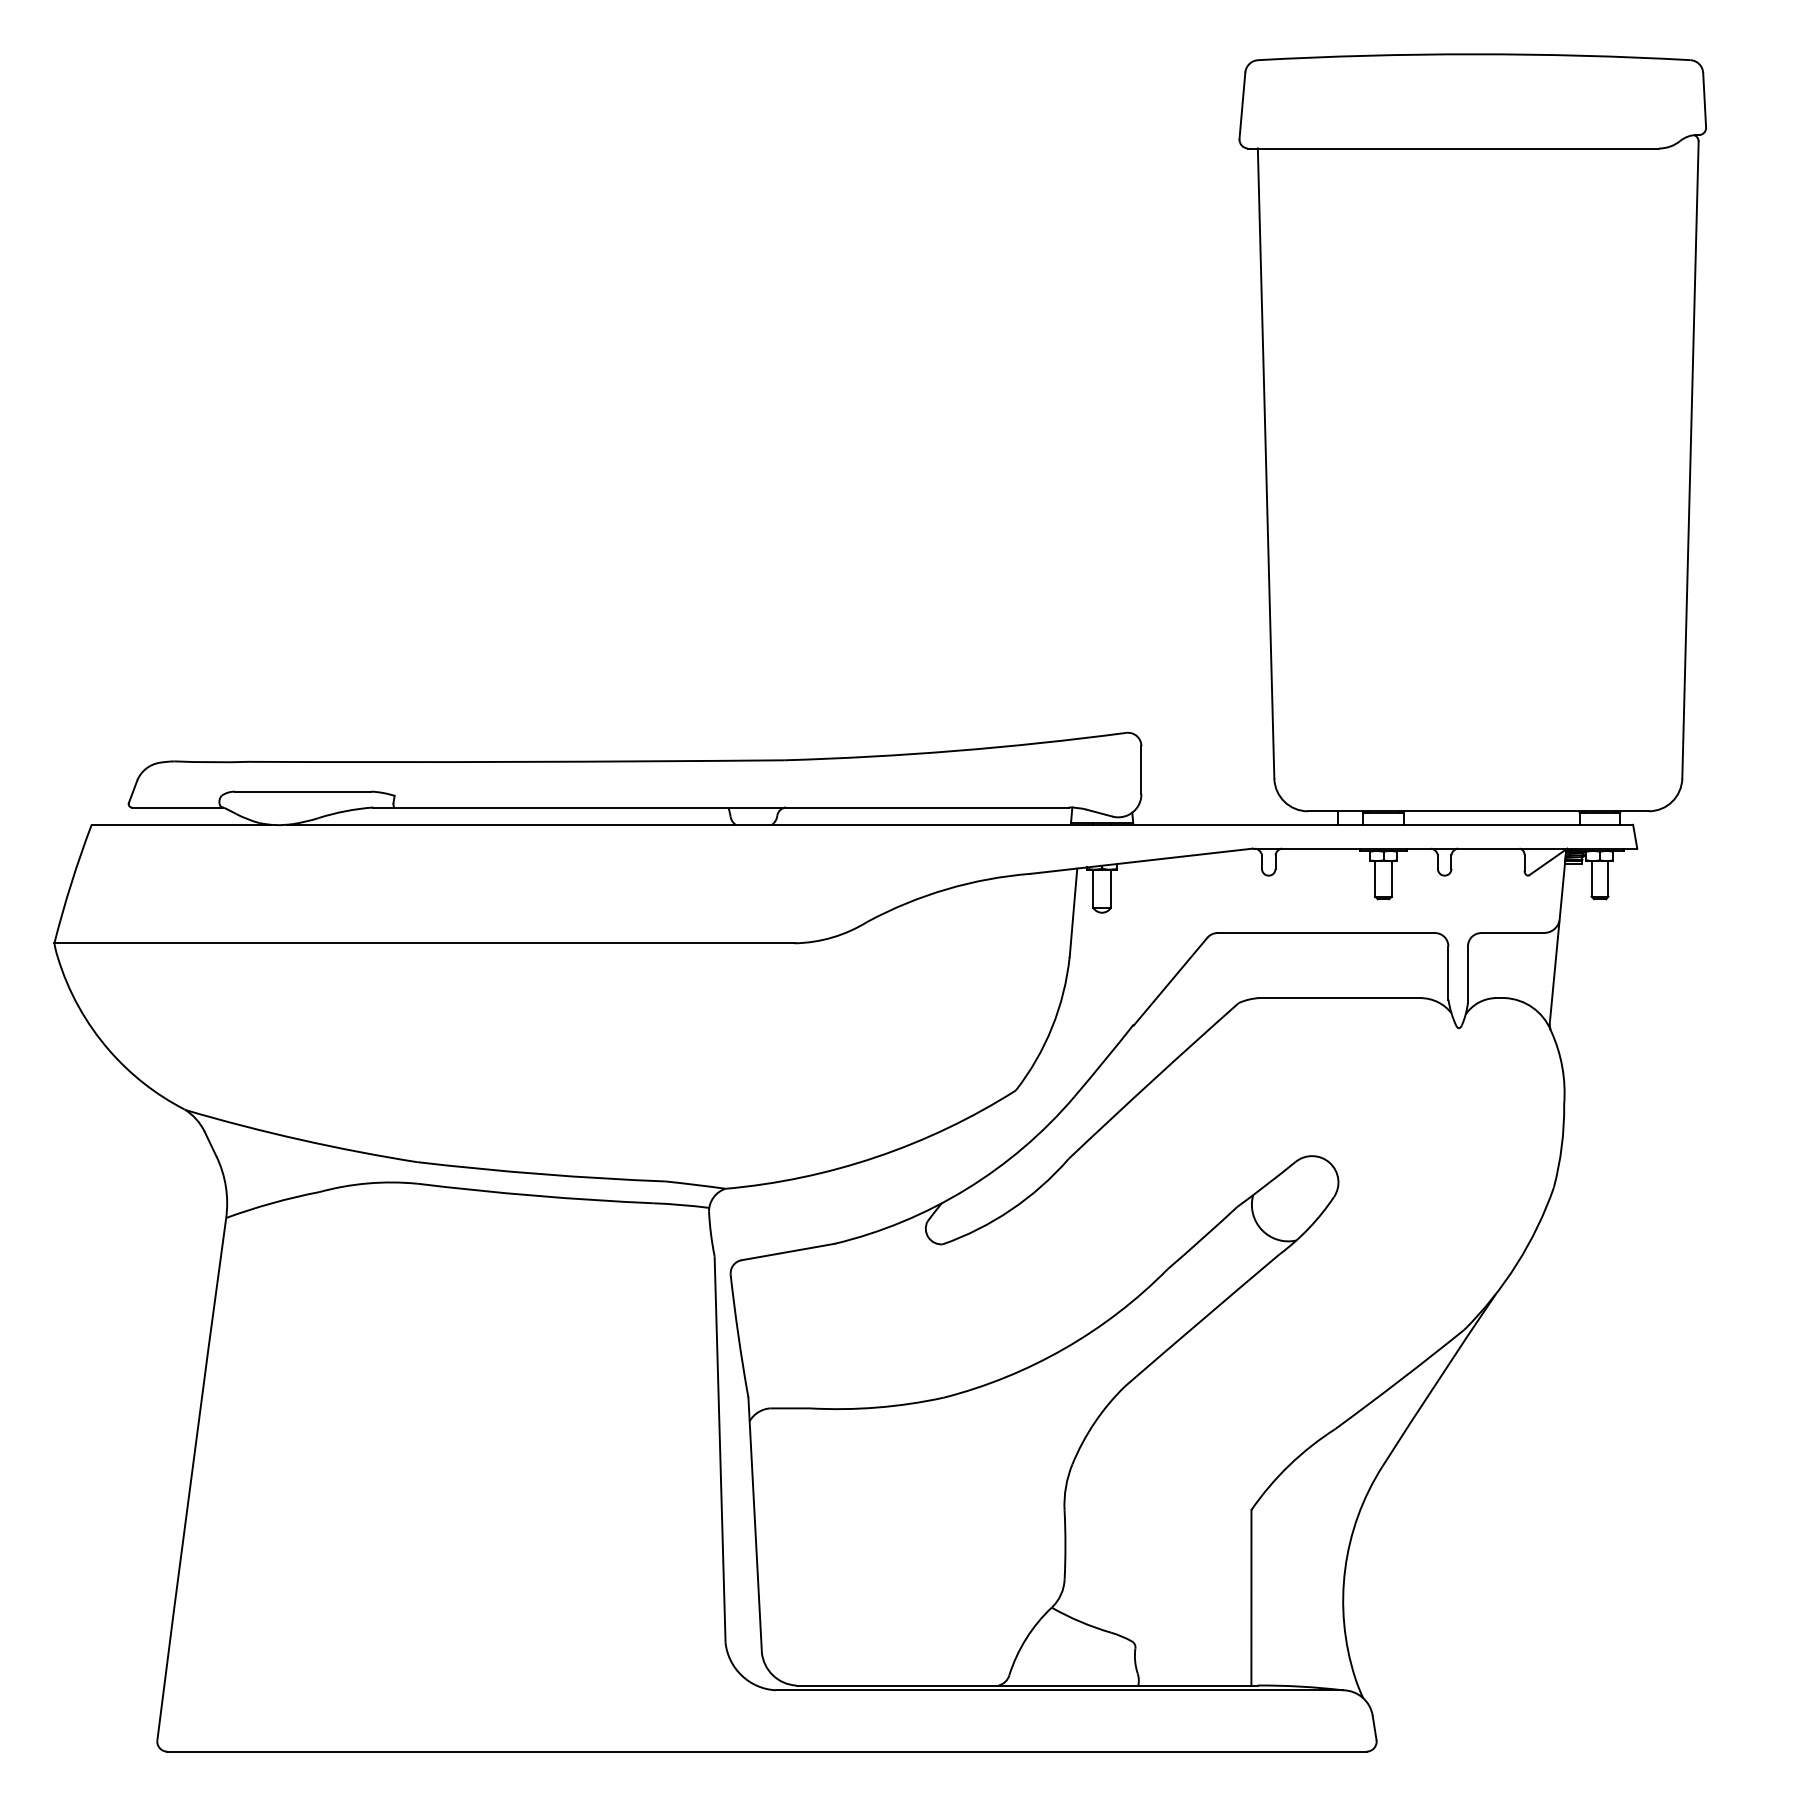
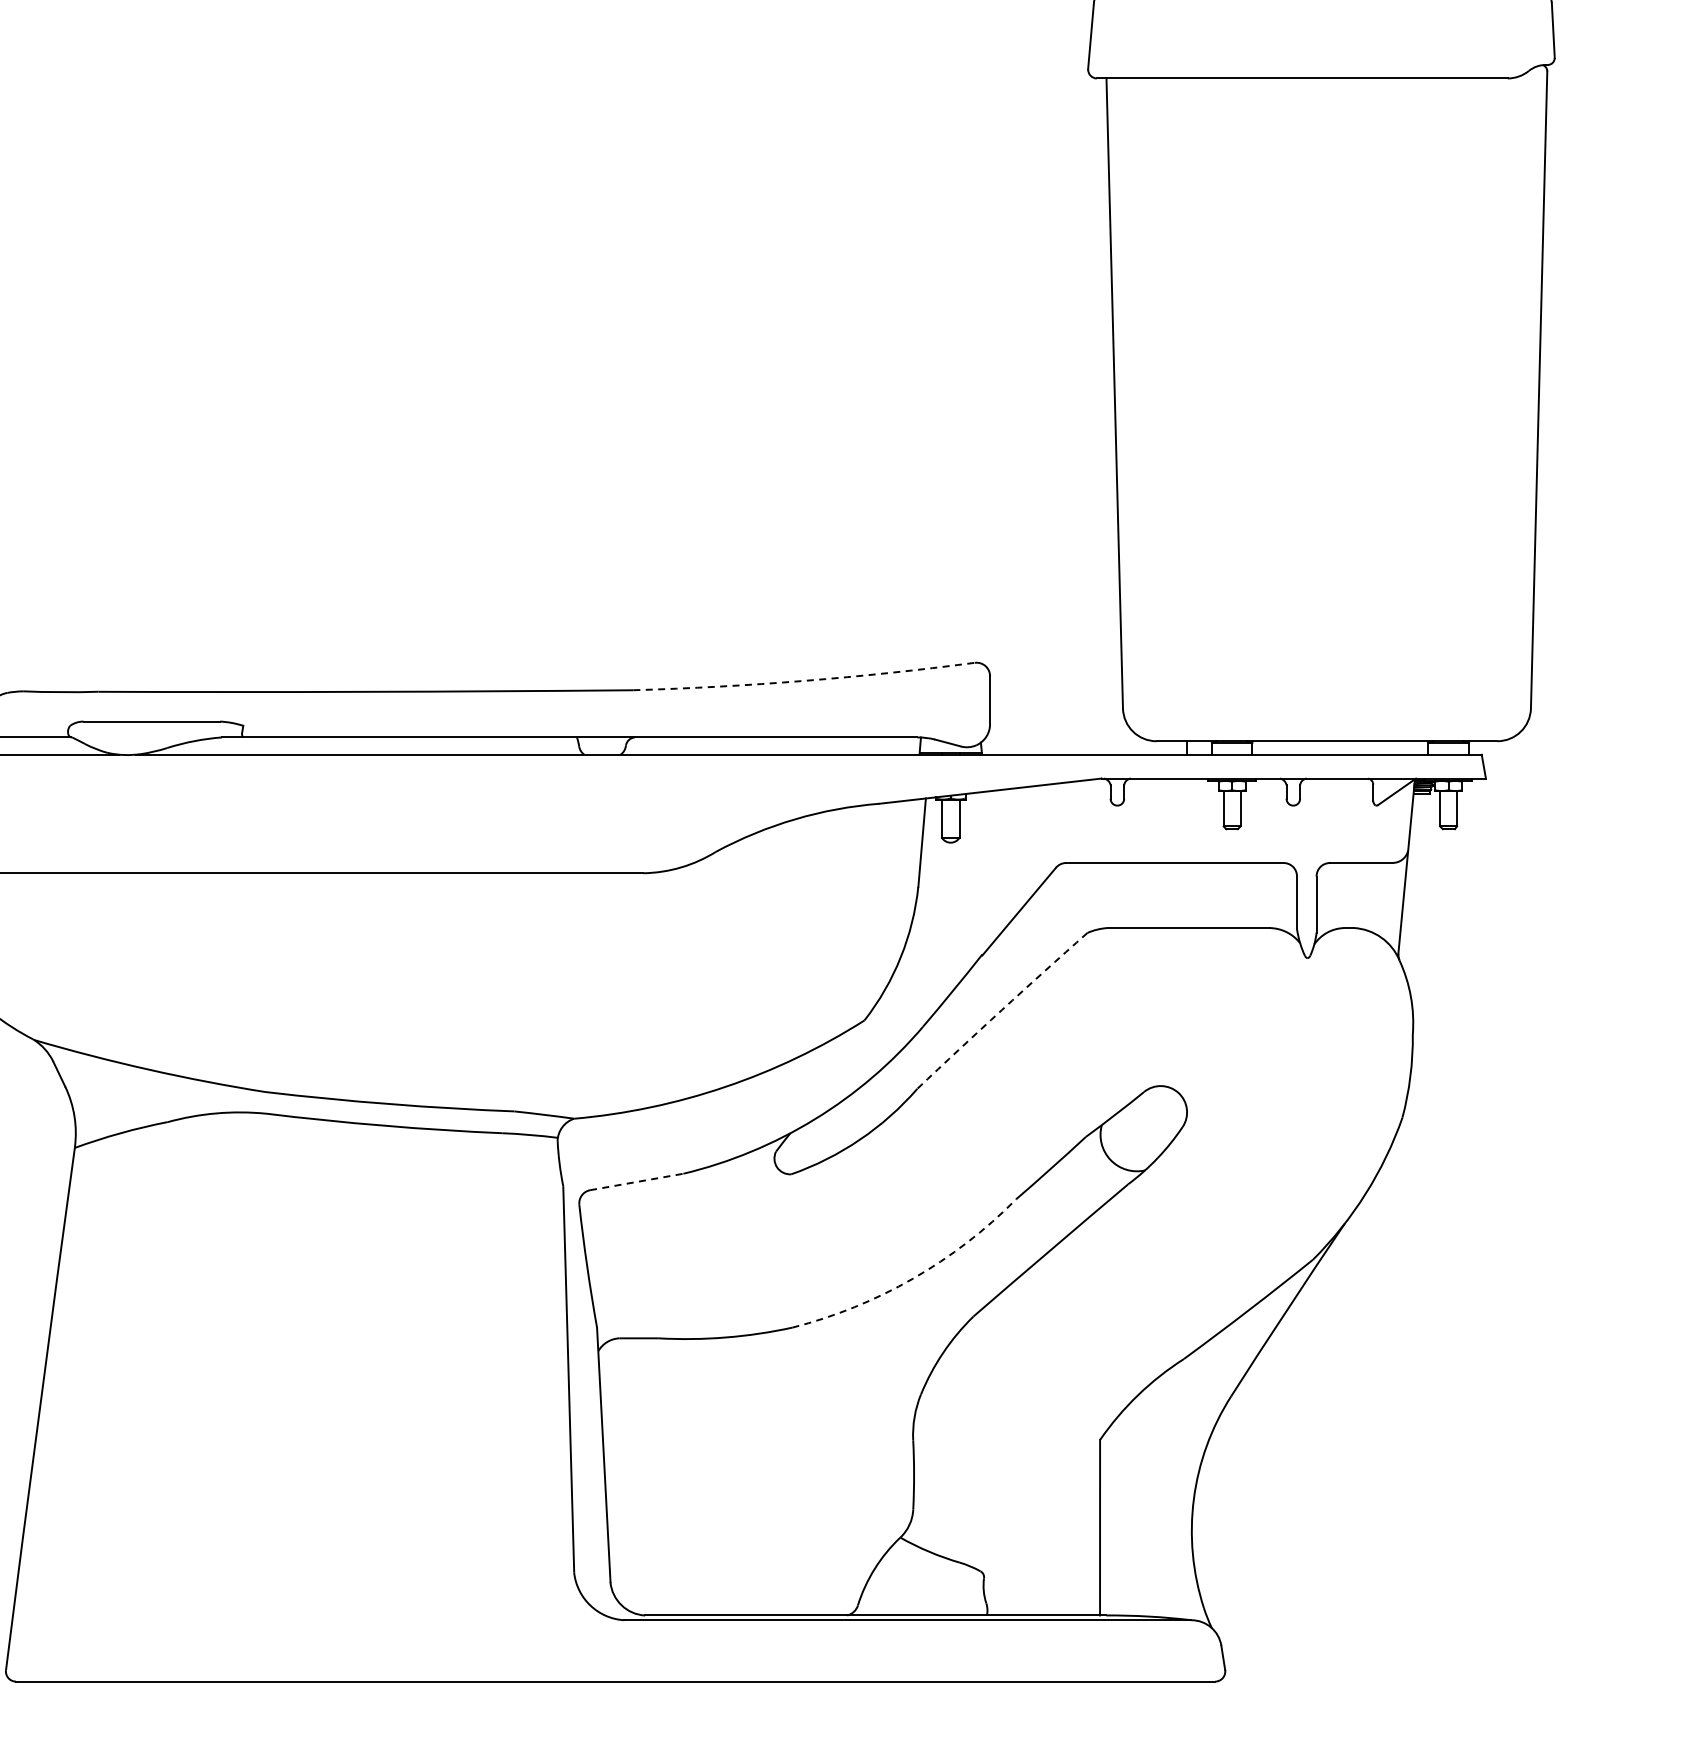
arc: (955, 750) -> (804, 680), solid -> dashed
arc: (1153, 1080) -> (1002, 1010), solid -> dashed
line: (788, 1251) -> (637, 1181), solid -> dashed
arc: (1064, 1348) -> (913, 1278), solid -> dashed

